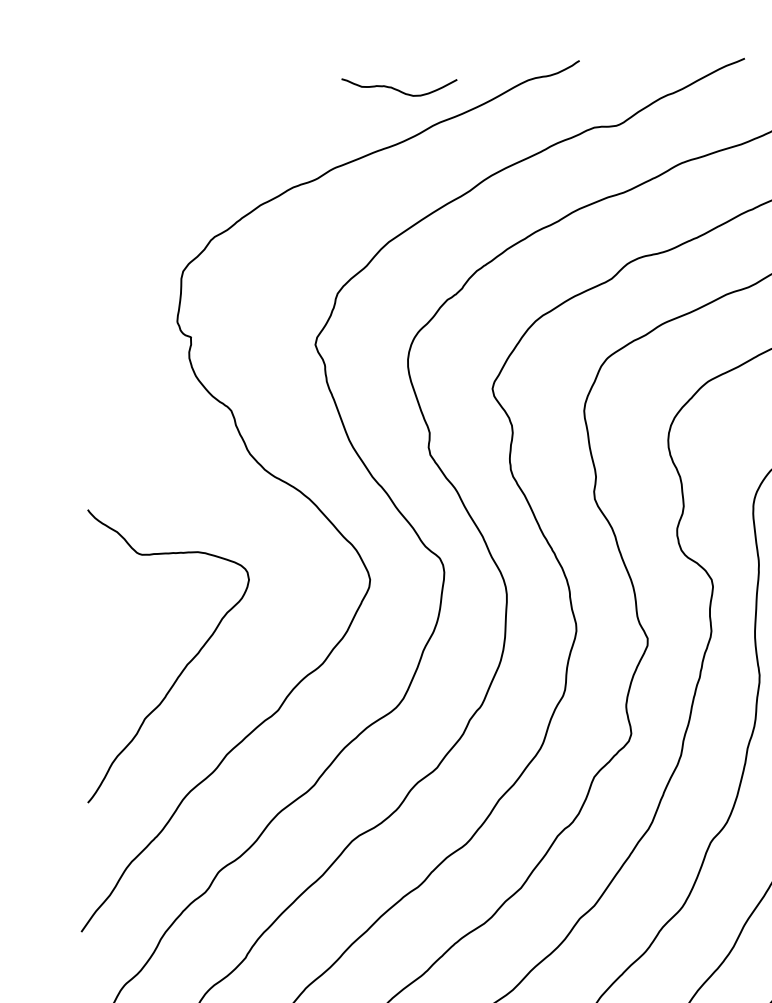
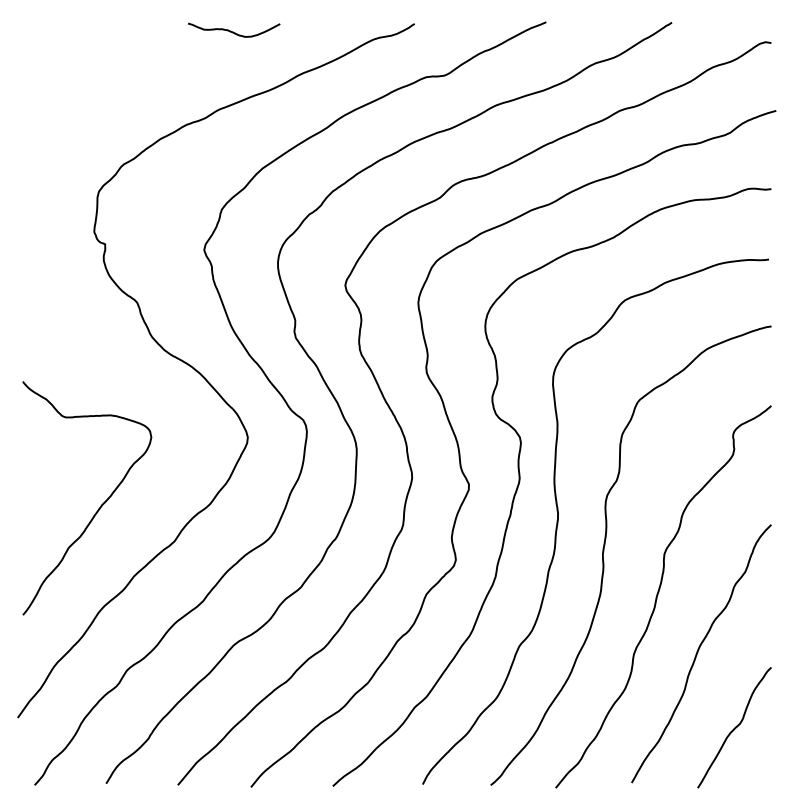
curve: (398, 89) -> (233, 31), moved

